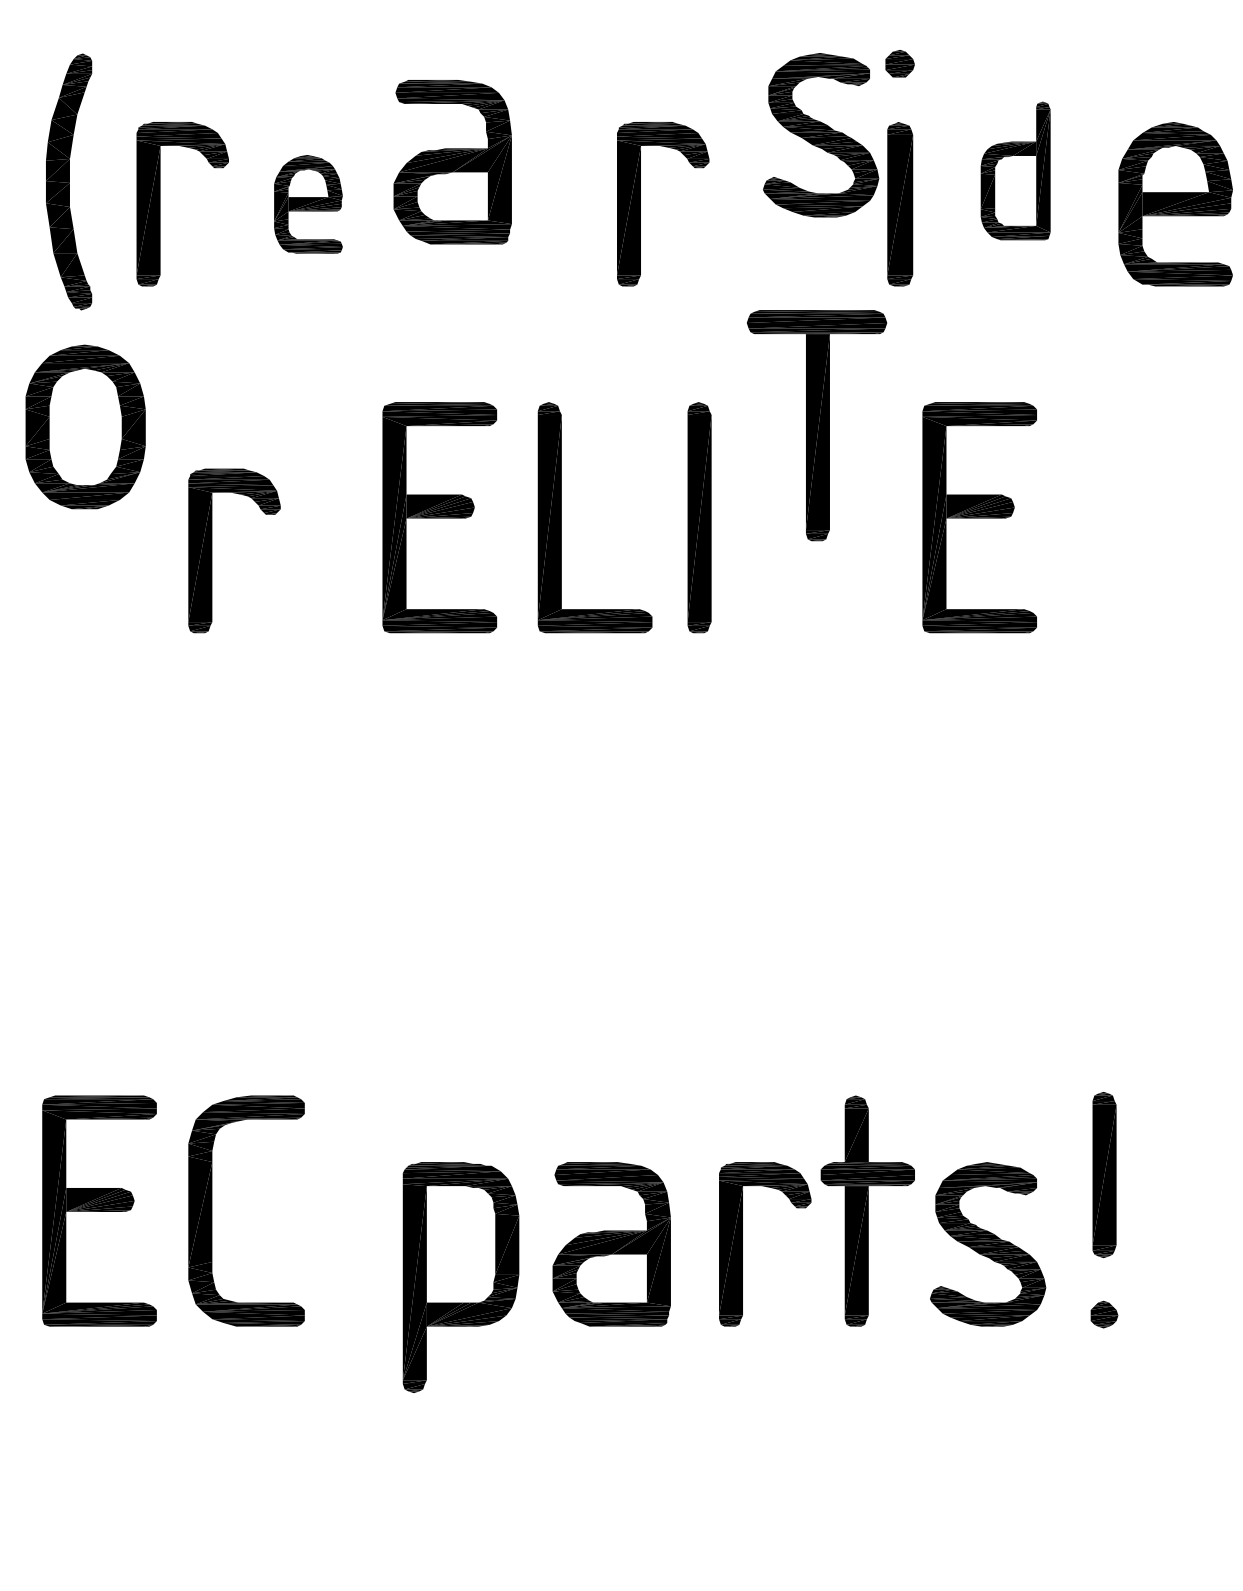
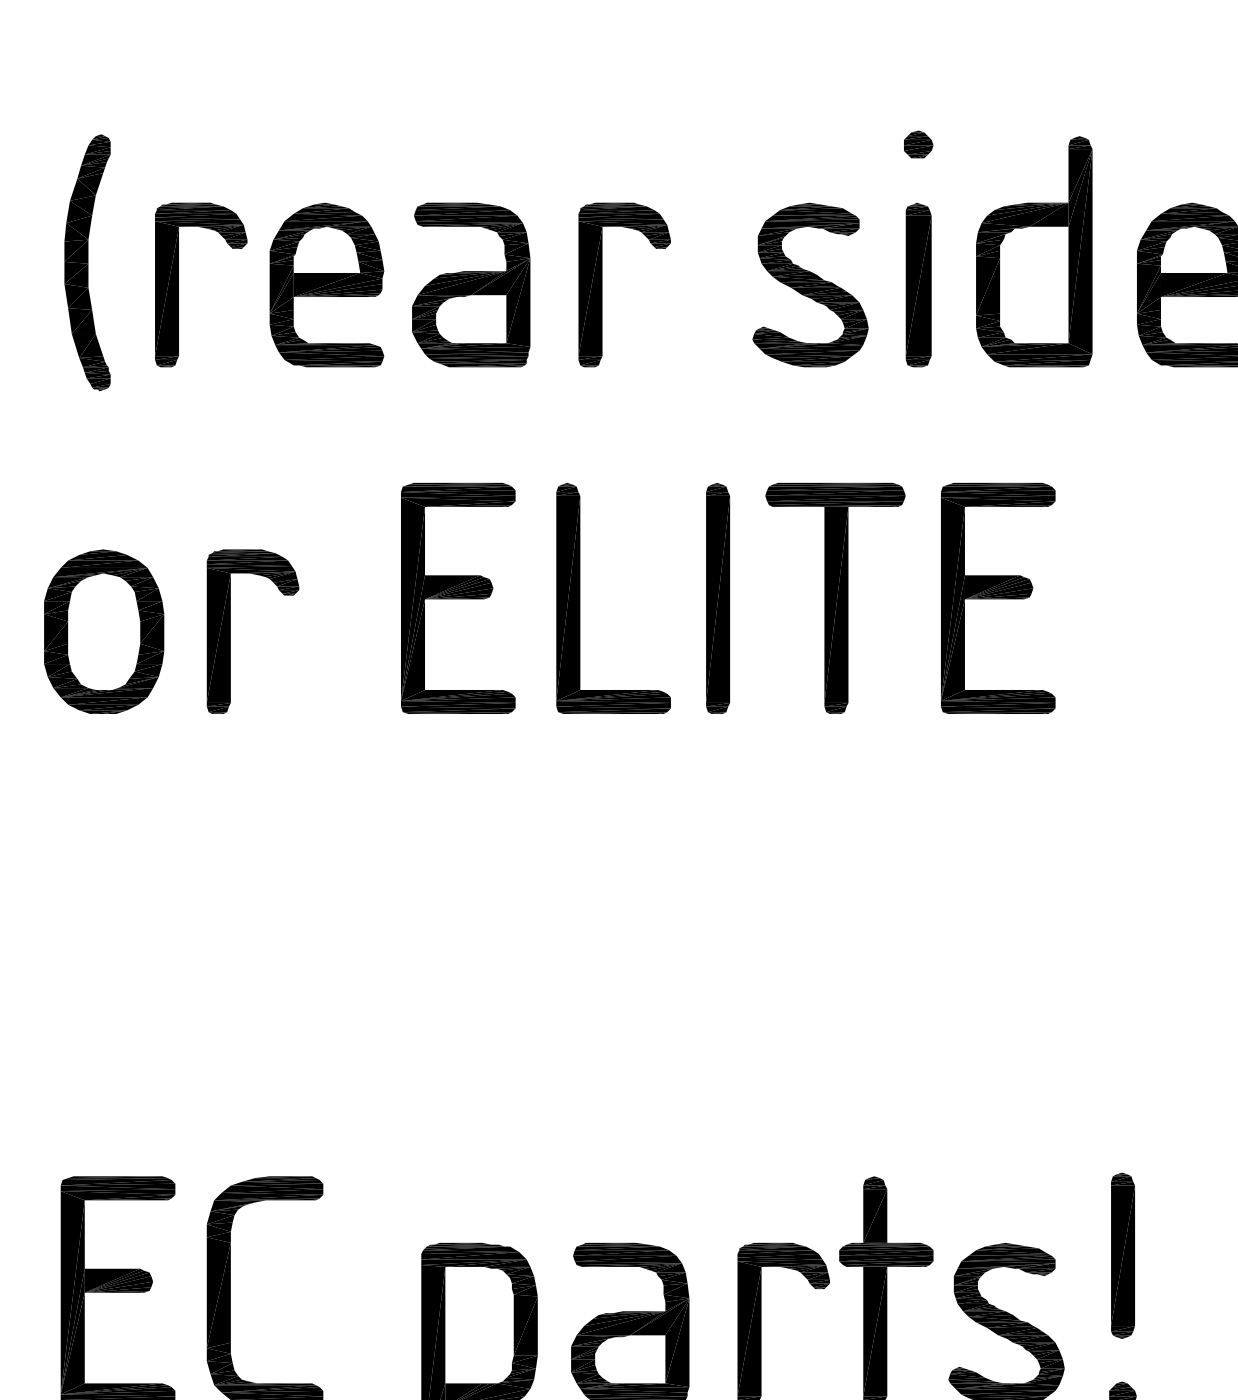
part: (821, 135) -> (810, 285), moved
part: (452, 162) -> (470, 285), moved
part: (1015, 170) -> (1033, 251), size x1.67
part: (308, 204) -> (326, 285), size x1.67
part: (640, 204) -> (601, 285), moved
part: (817, 425) -> (835, 598), moved
part: (85, 426) -> (103, 631), moved

